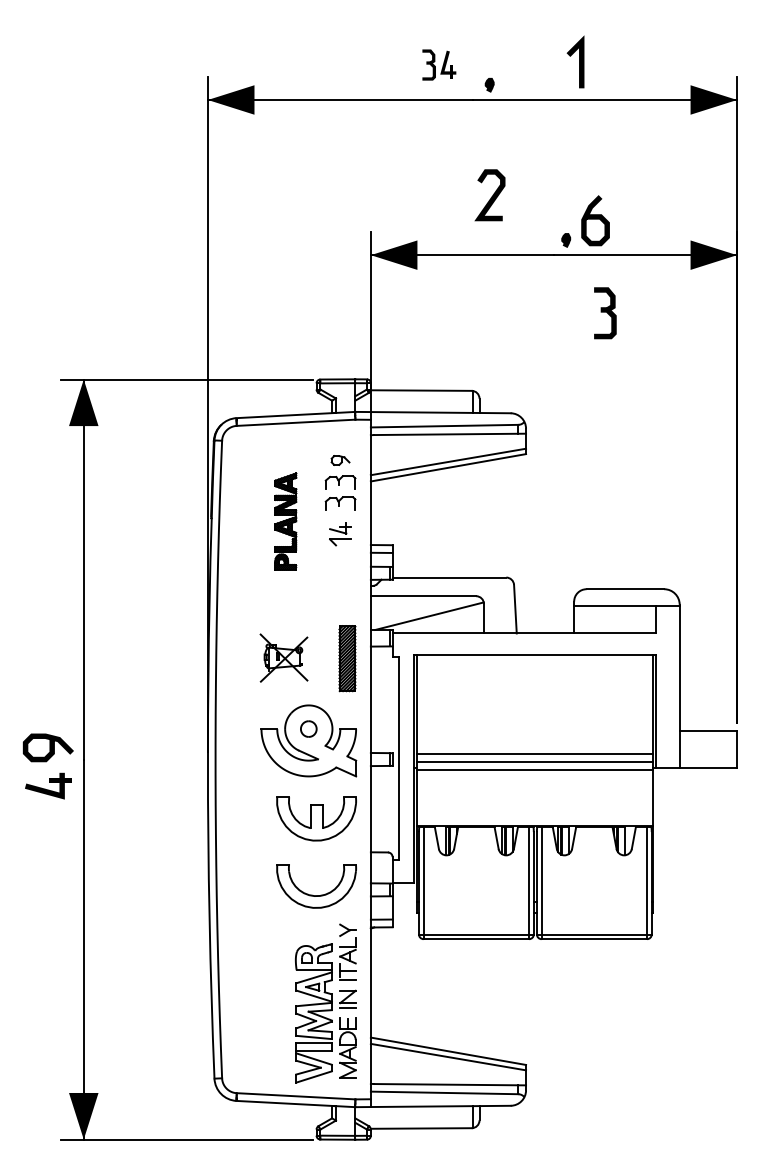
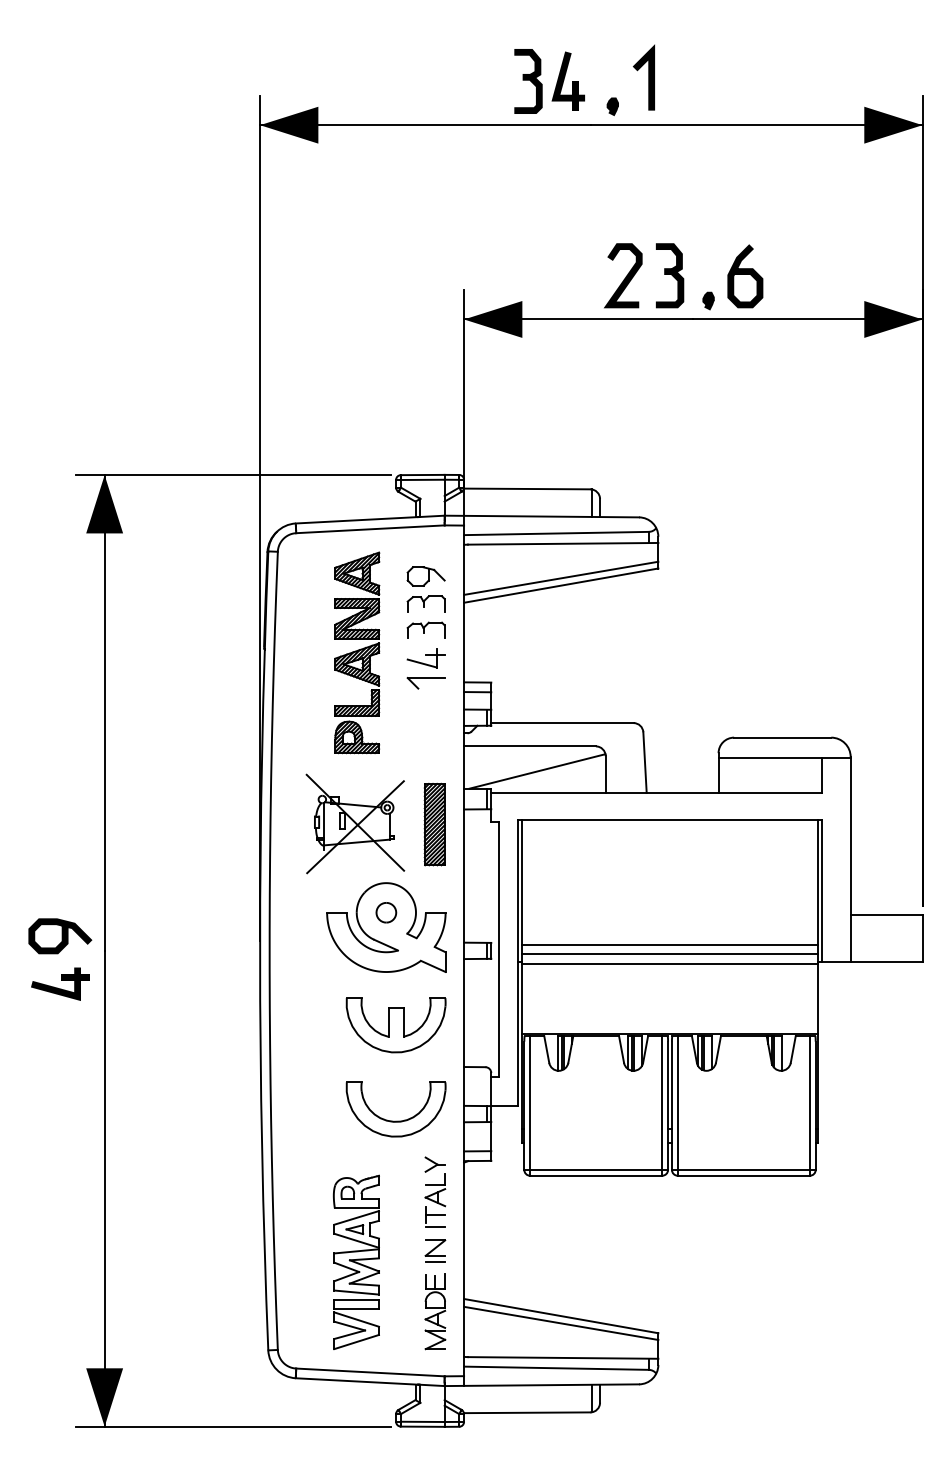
line: (579, 61) -> (648, 77), moved
part: (439, 64) -> (549, 80), size x1.67
curve: (491, 196) -> (625, 277), moved
part: (605, 313) -> (670, 276), moved
part: (340, 460) -> (426, 576), size x1.67
part: (285, 521) -> (357, 652), size x1.67
part: (339, 534) -> (424, 669), size x1.43
part: (283, 657) -> (354, 823), size x1.67
part: (313, 1013) -> (355, 1262), moved

